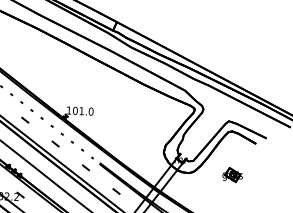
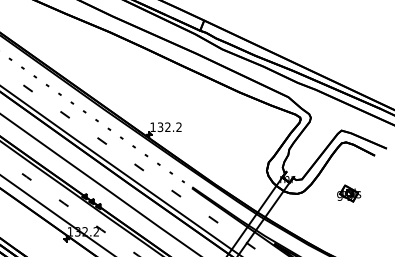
text: (83, 111) -> (169, 127), 101.0 -> 132.2

